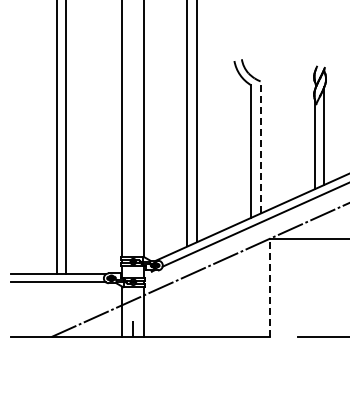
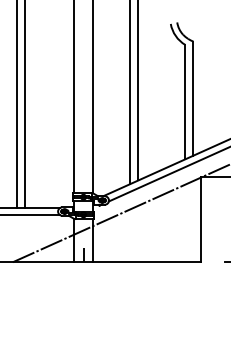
line: (260, 146) -> (193, 97), dashed -> solid
line: (269, 287) -> (201, 219), dashed -> solid

